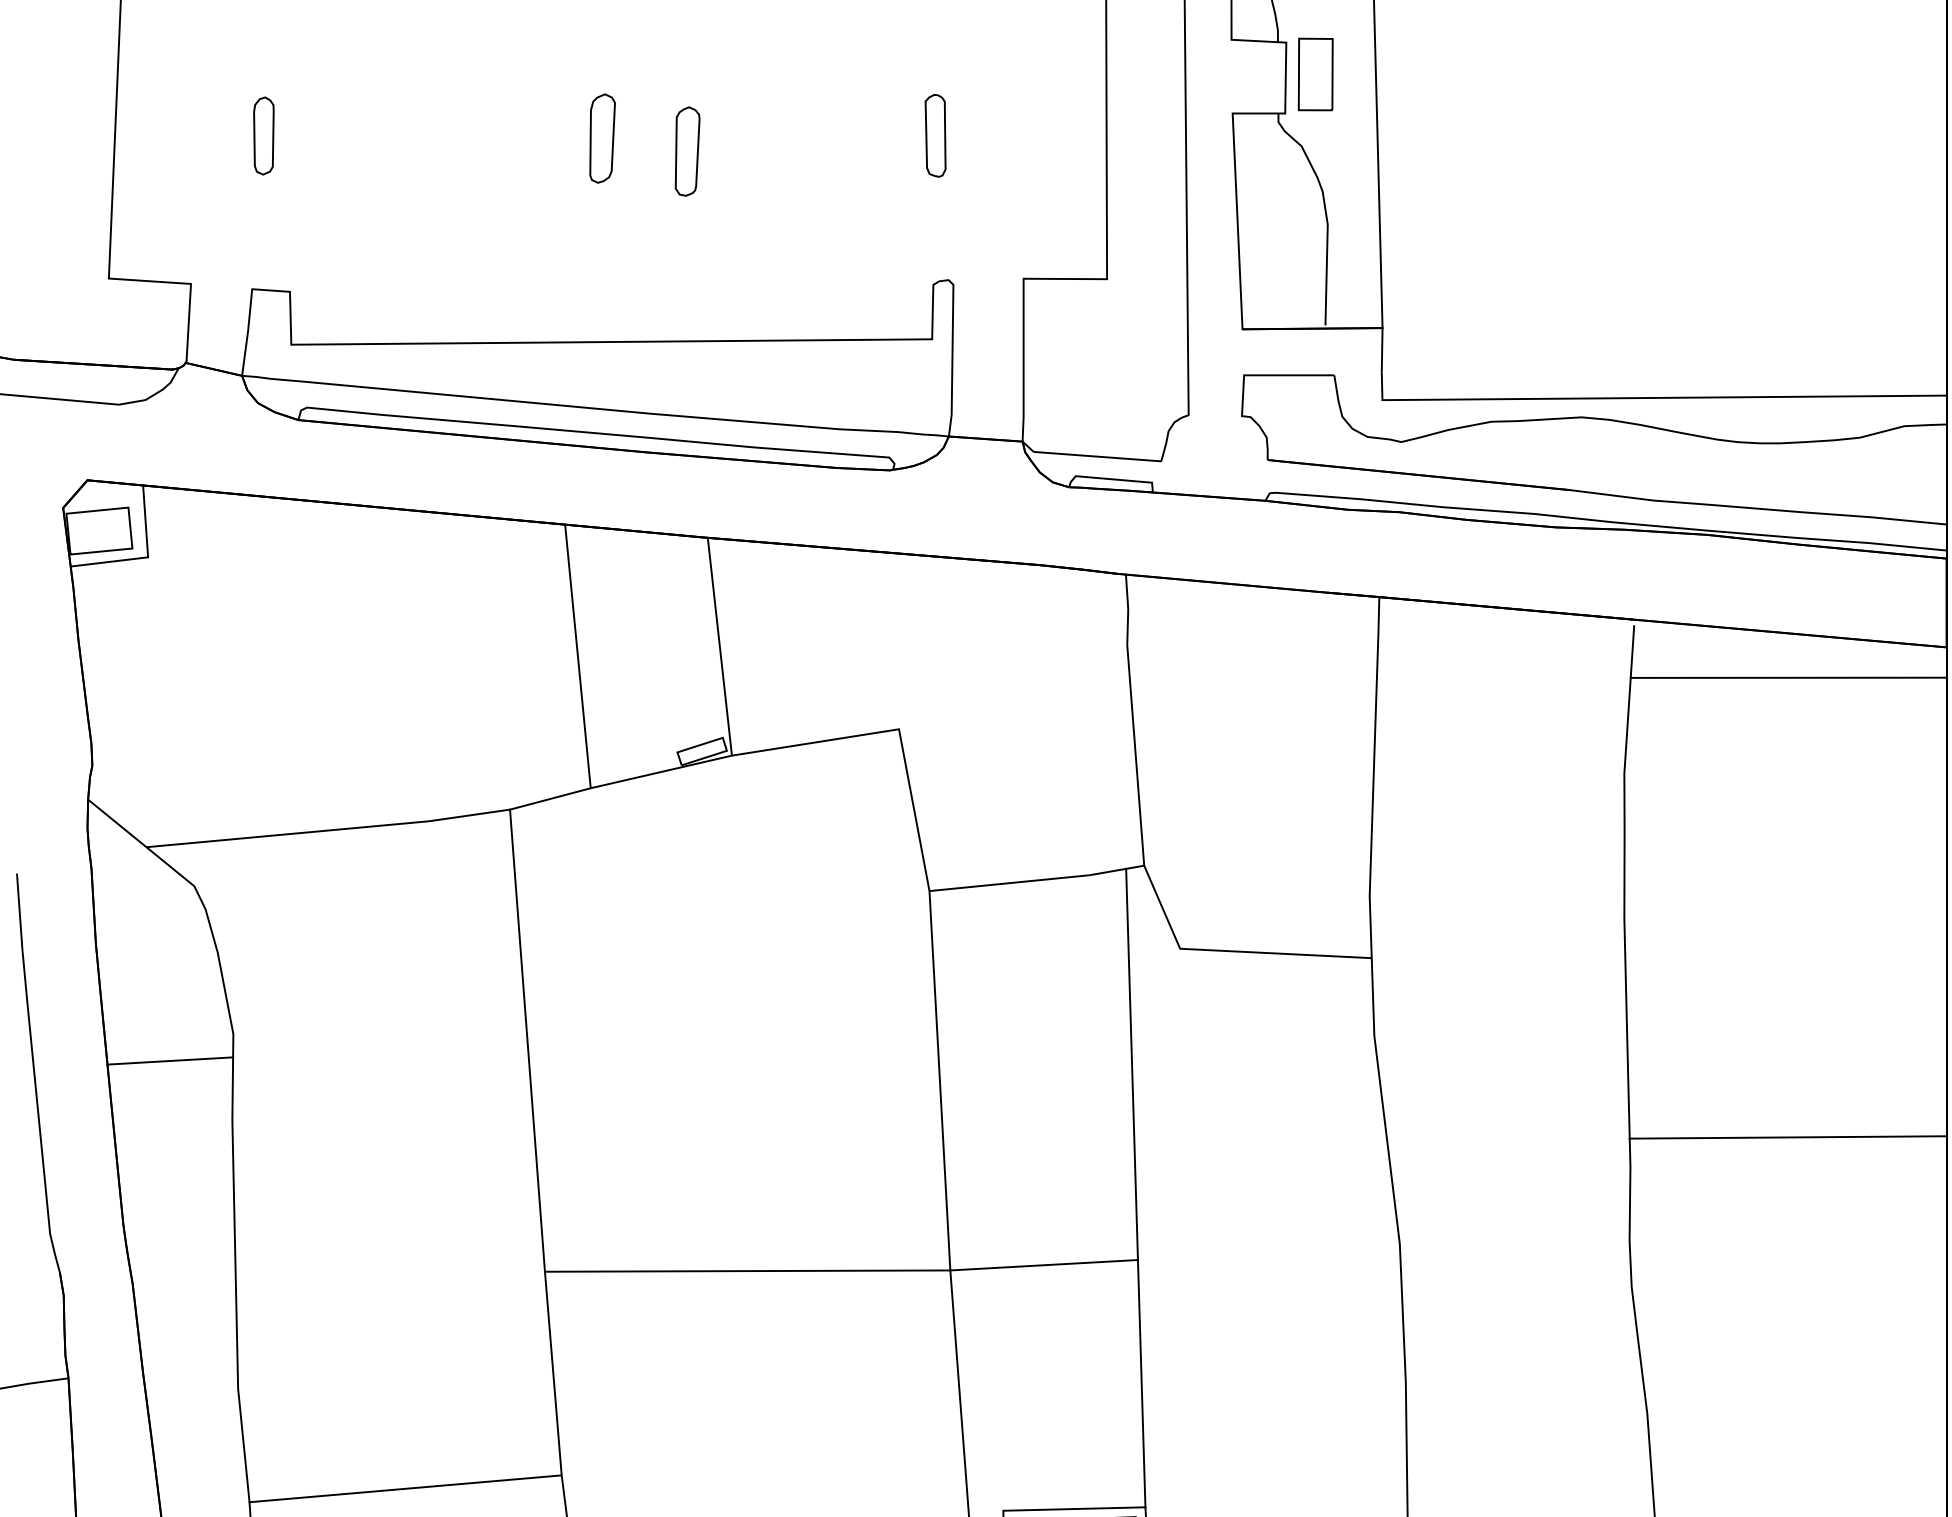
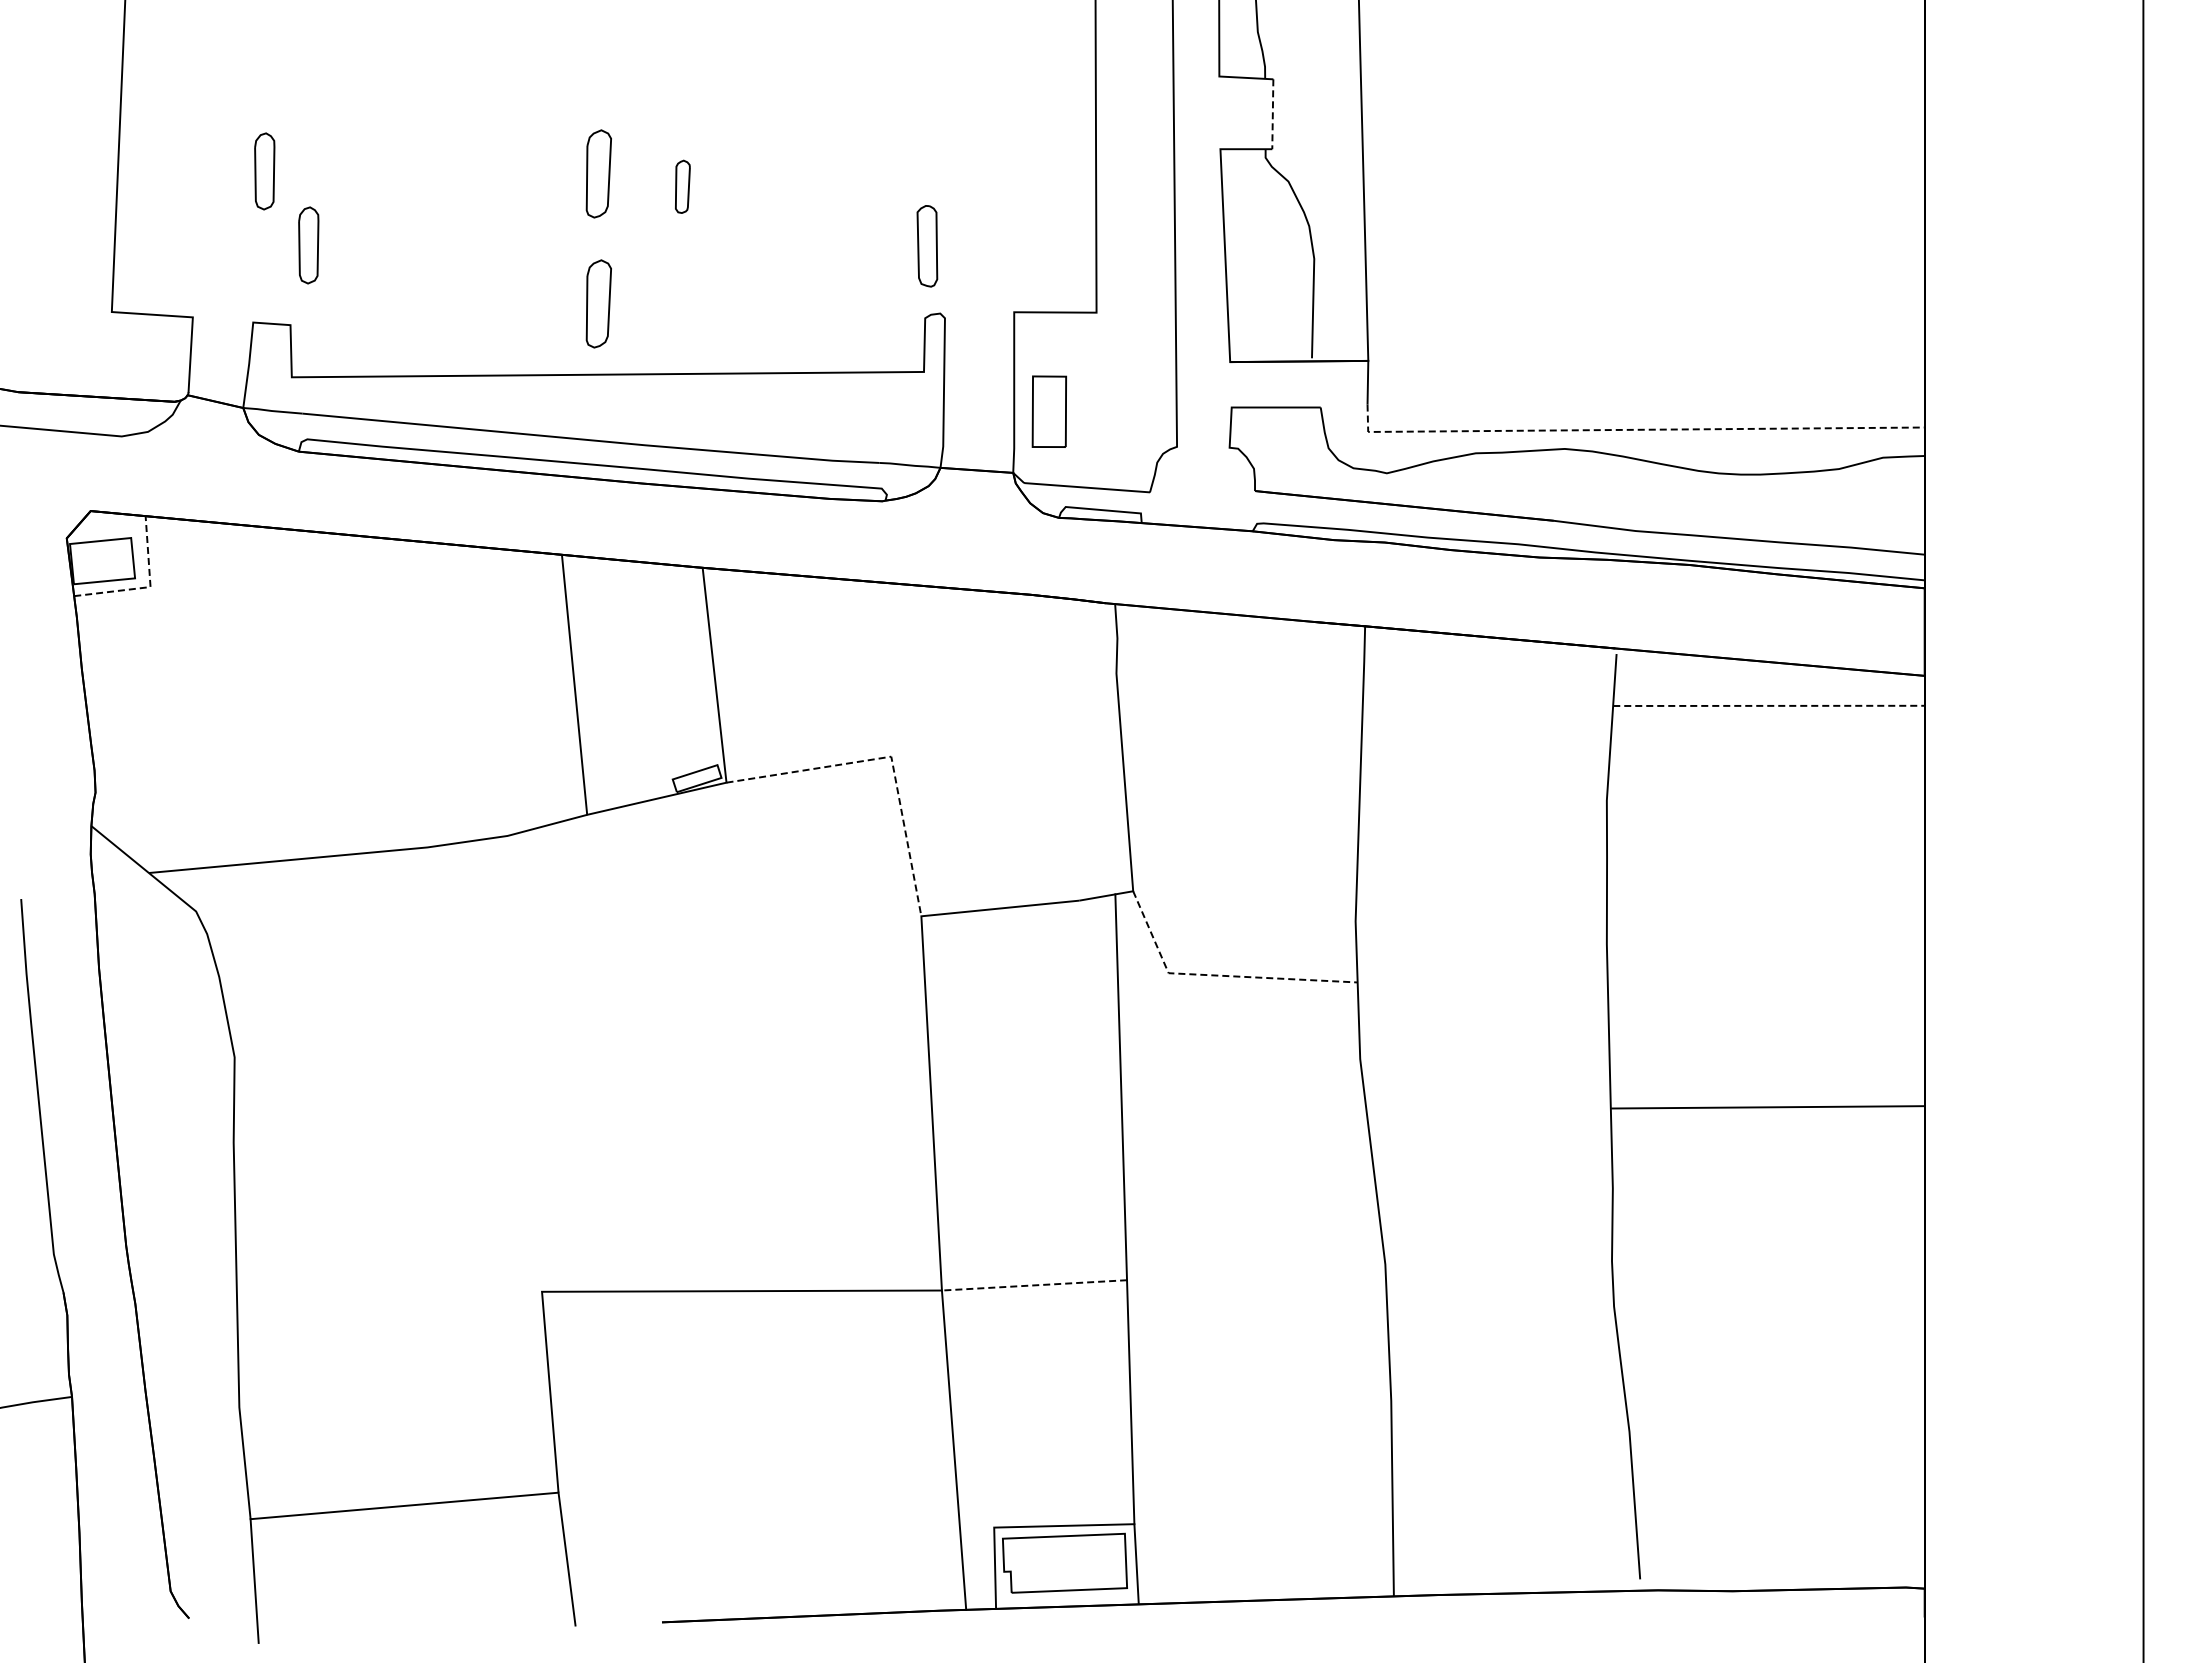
part: (1314, 74) -> (1048, 411), moved
line: (1285, 78) -> (1272, 114), solid -> dashed
part: (935, 136) -> (927, 246), moved
part: (687, 151) -> (682, 186), size x0.6
part: (308, 211) -> (308, 245), added
part: (602, 269) -> (598, 303), added
line: (1649, 397) -> (1631, 429), solid -> dashed
line: (146, 557) -> (148, 587), solid -> dashed
line: (1788, 677) -> (1768, 705), solid -> dashed
line: (898, 729) -> (890, 756), solid -> dashed
line: (1230, 951) -> (1218, 975), solid -> dashed
line: (527, 1040) -> (524, 1063), removed
line: (170, 1060) -> (172, 1083), removed
line: (1788, 1137) -> (1768, 1107), moved
line: (1044, 1265) -> (1034, 1285), solid -> dashed

